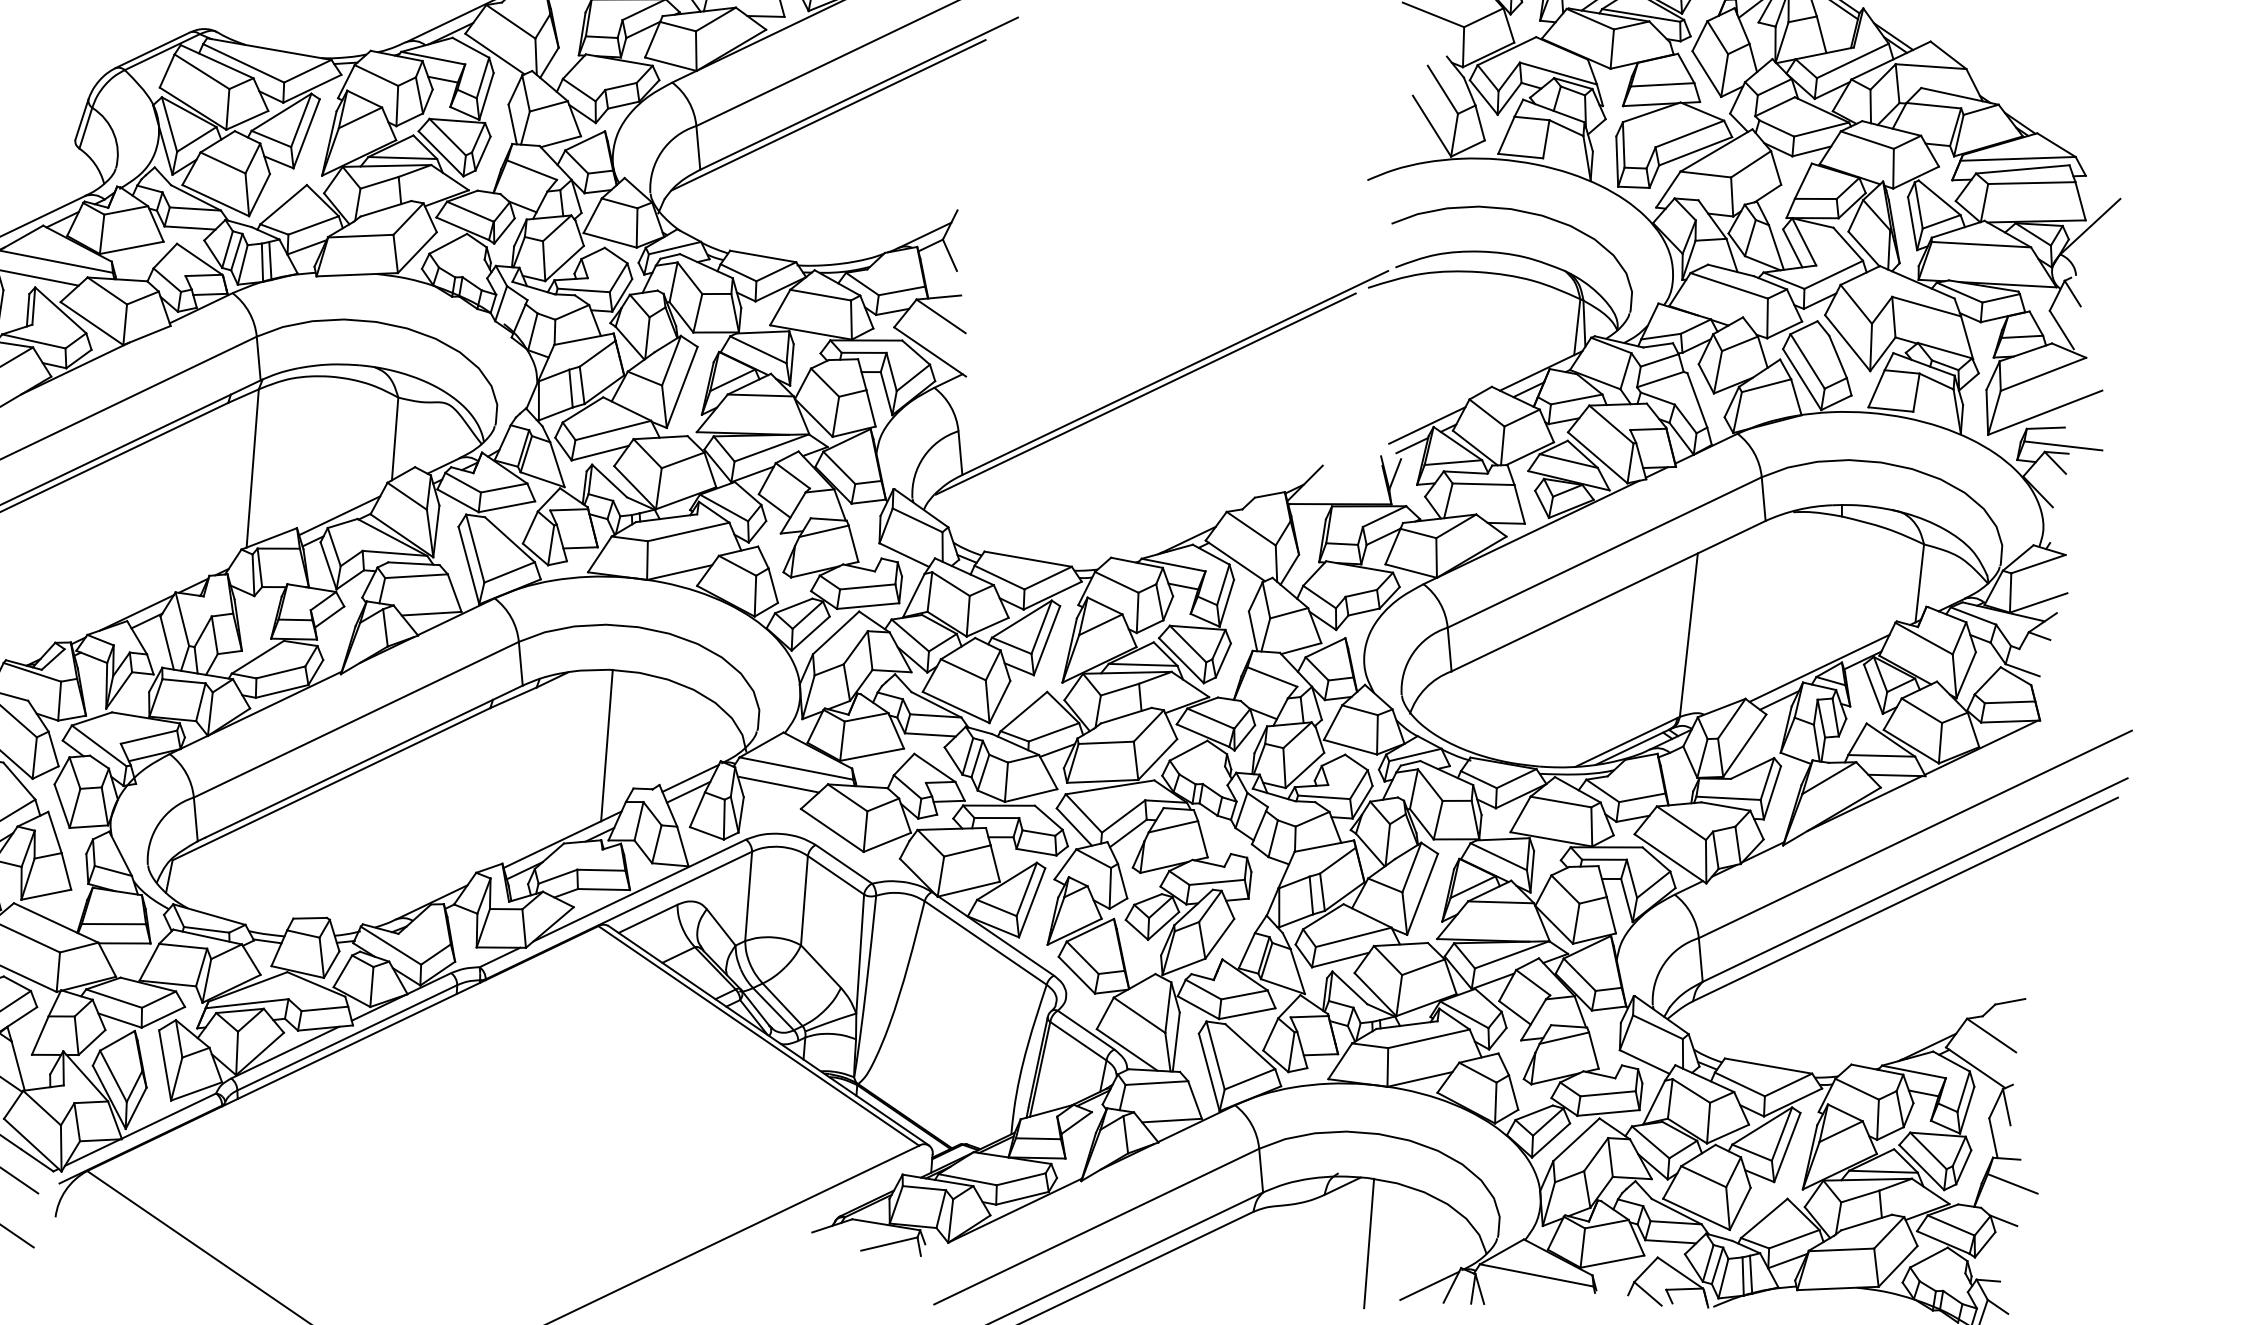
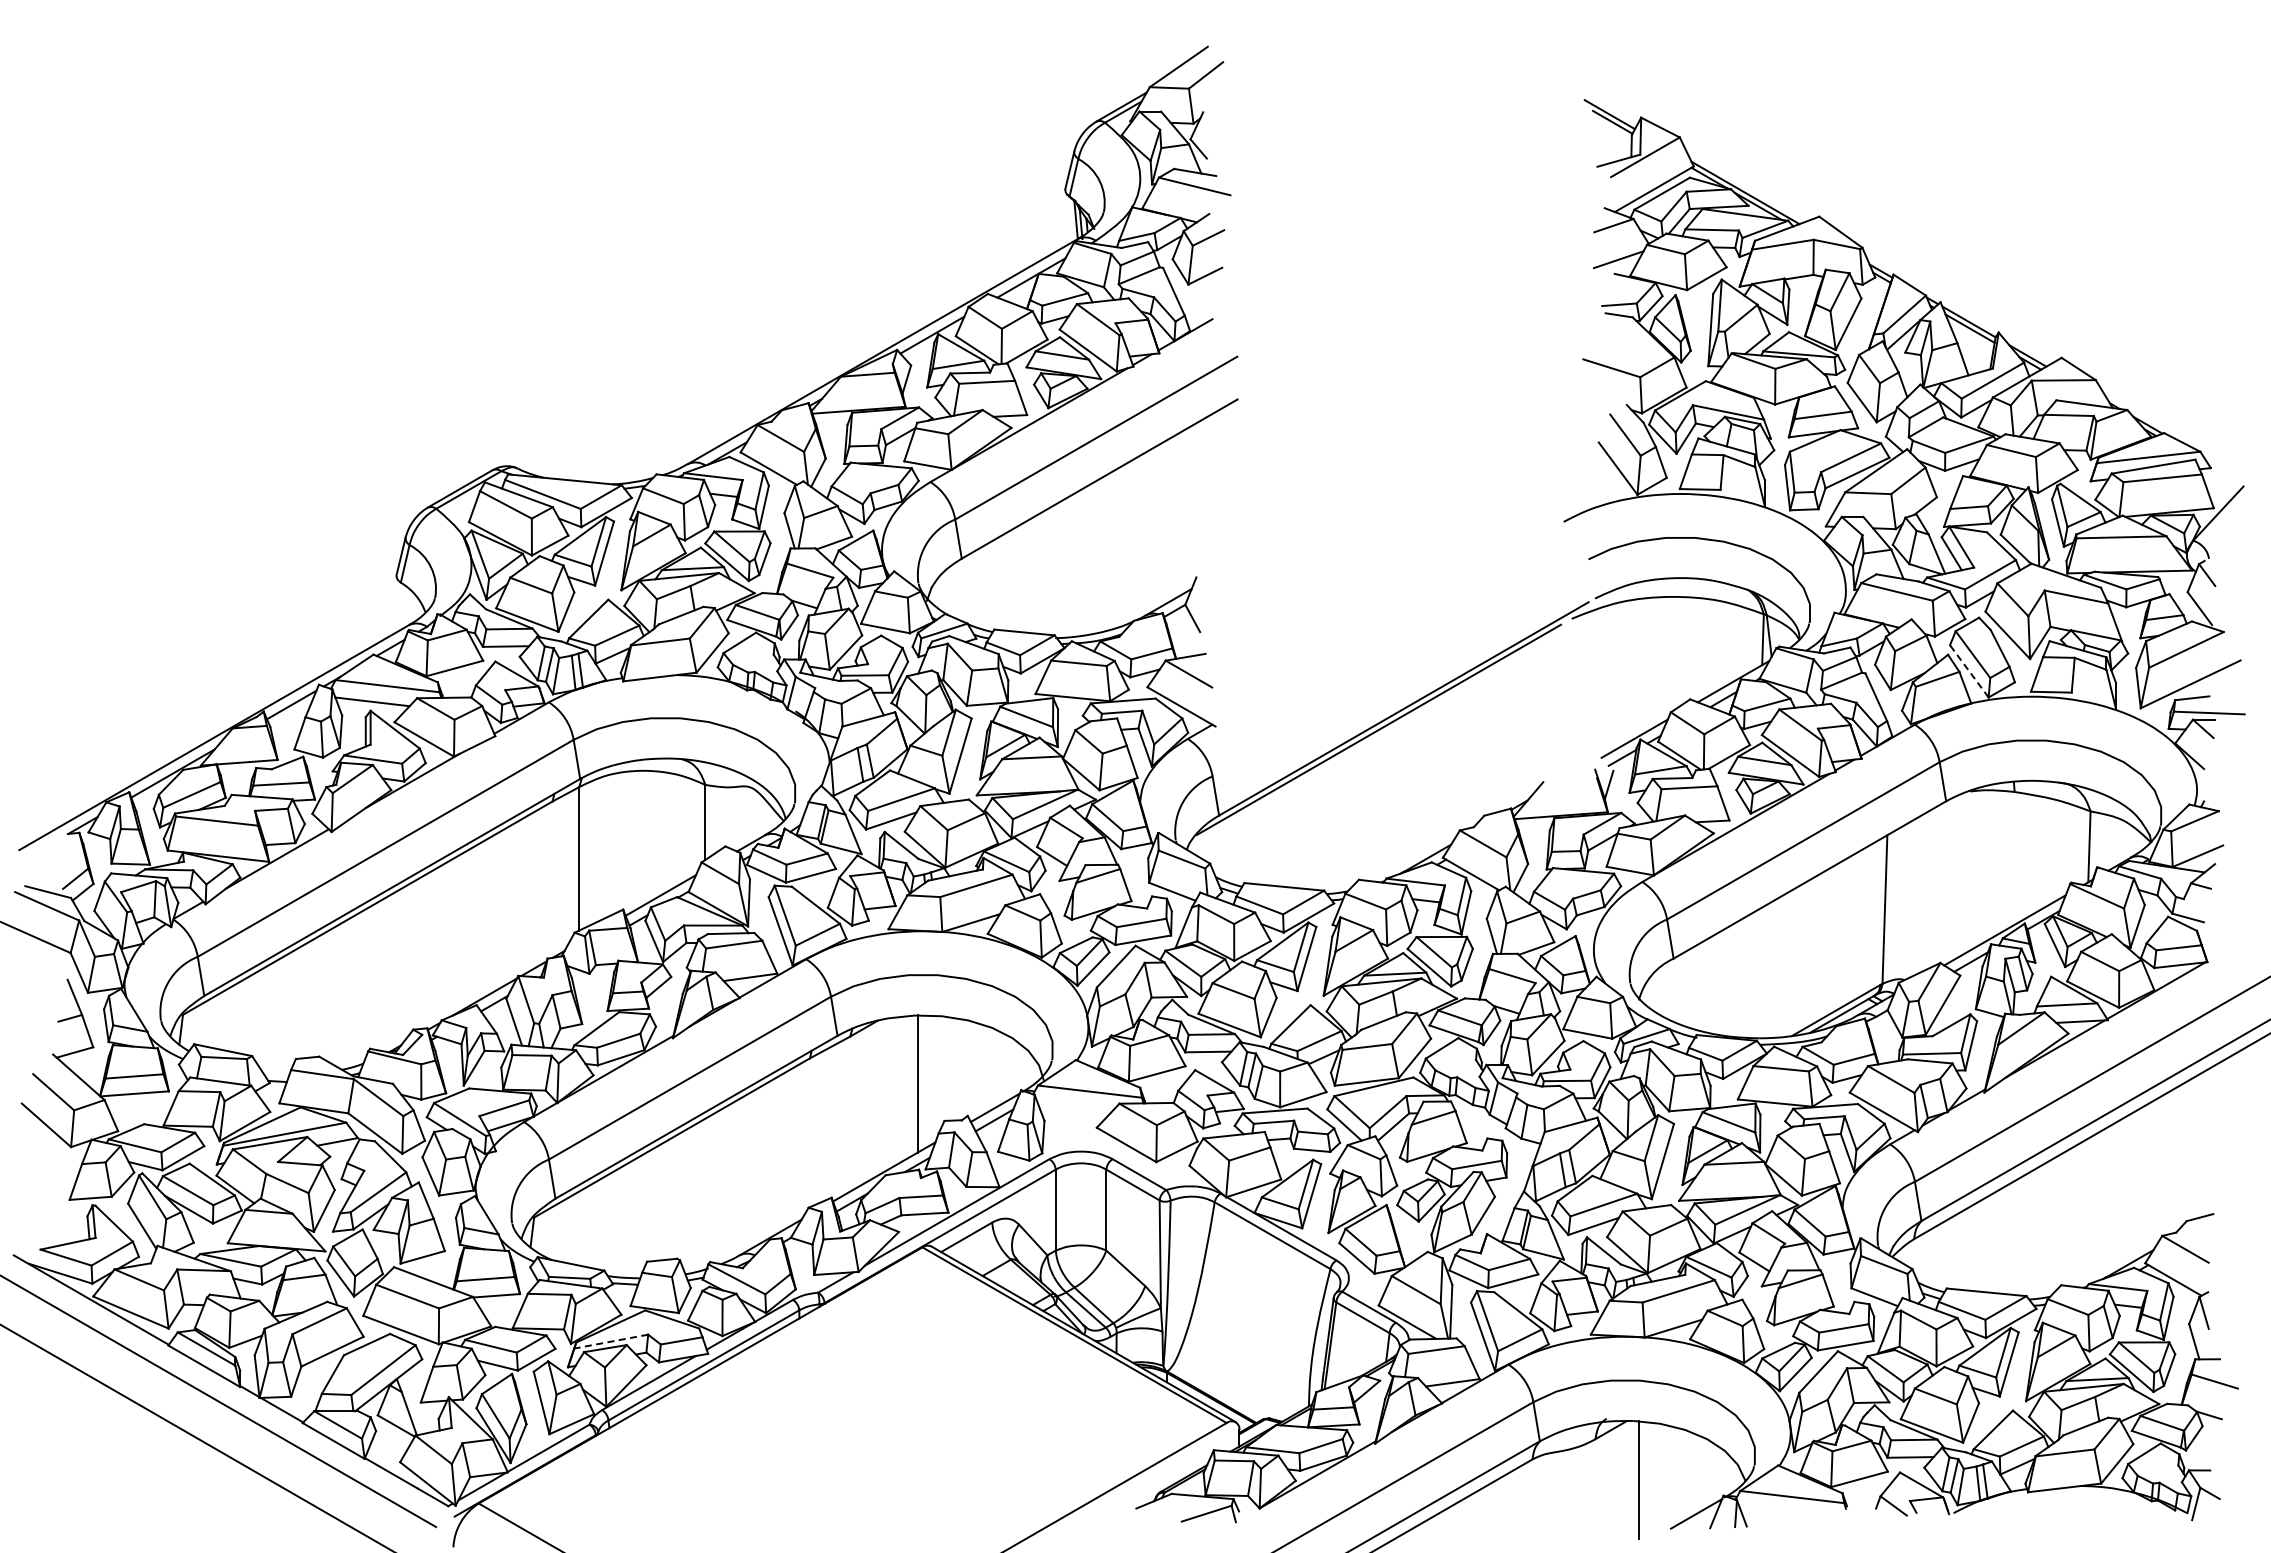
line: (828, 115) -> (1073, 500), removed
line: (1802, 378) -> (1969, 670), solid -> dashed
line: (778, 783) -> (1074, 1106), removed
line: (247, 1003) -> (611, 1341), solid -> dashed

